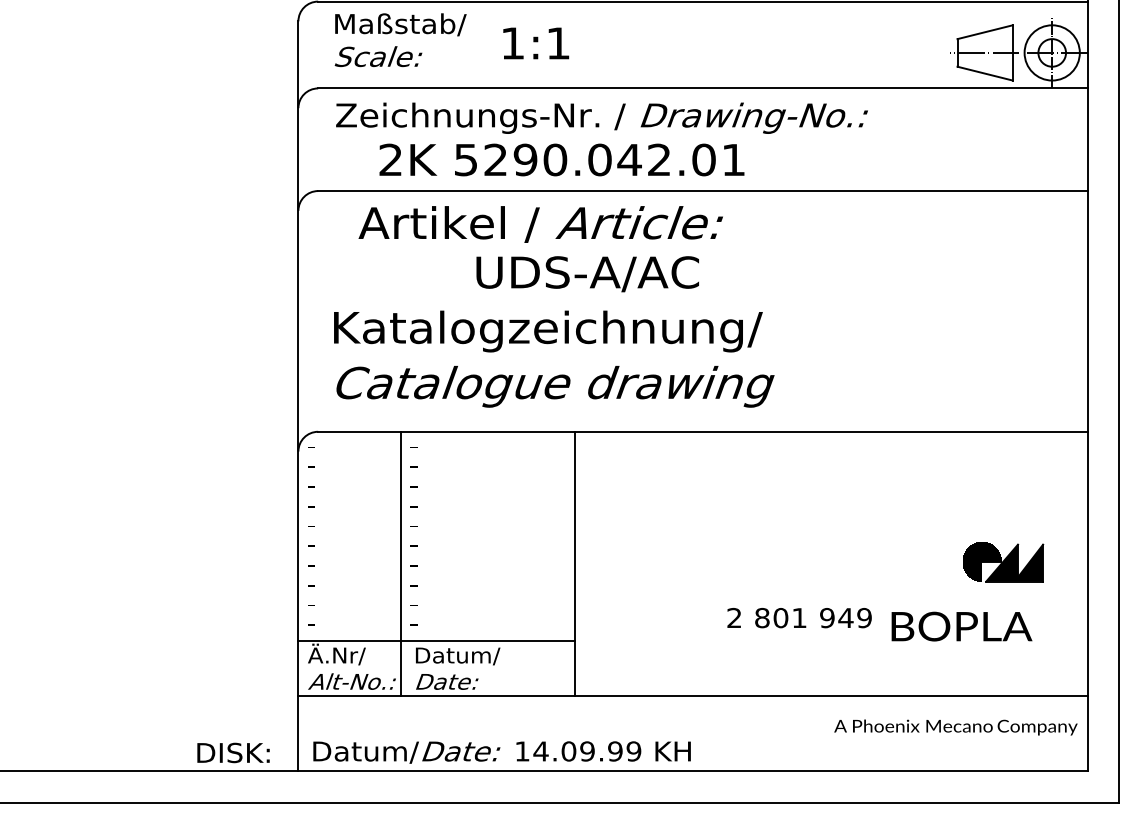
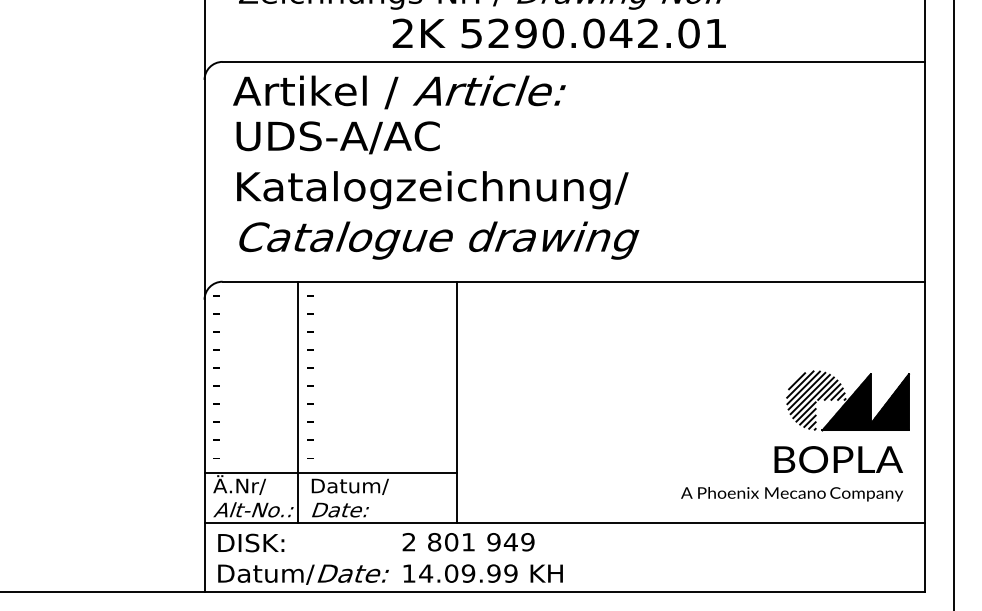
text: (561, 159) -> (558, 33), moved
text: (540, 224) -> (399, 92), moved
text: (587, 274) -> (337, 138), moved
part: (1002, 561) -> (847, 400), size x1.67
text: (799, 618) -> (468, 542), moved
text: (961, 626) -> (838, 459), moved
text: (955, 727) -> (791, 494), moved
text: (233, 752) -> (251, 542), moved

